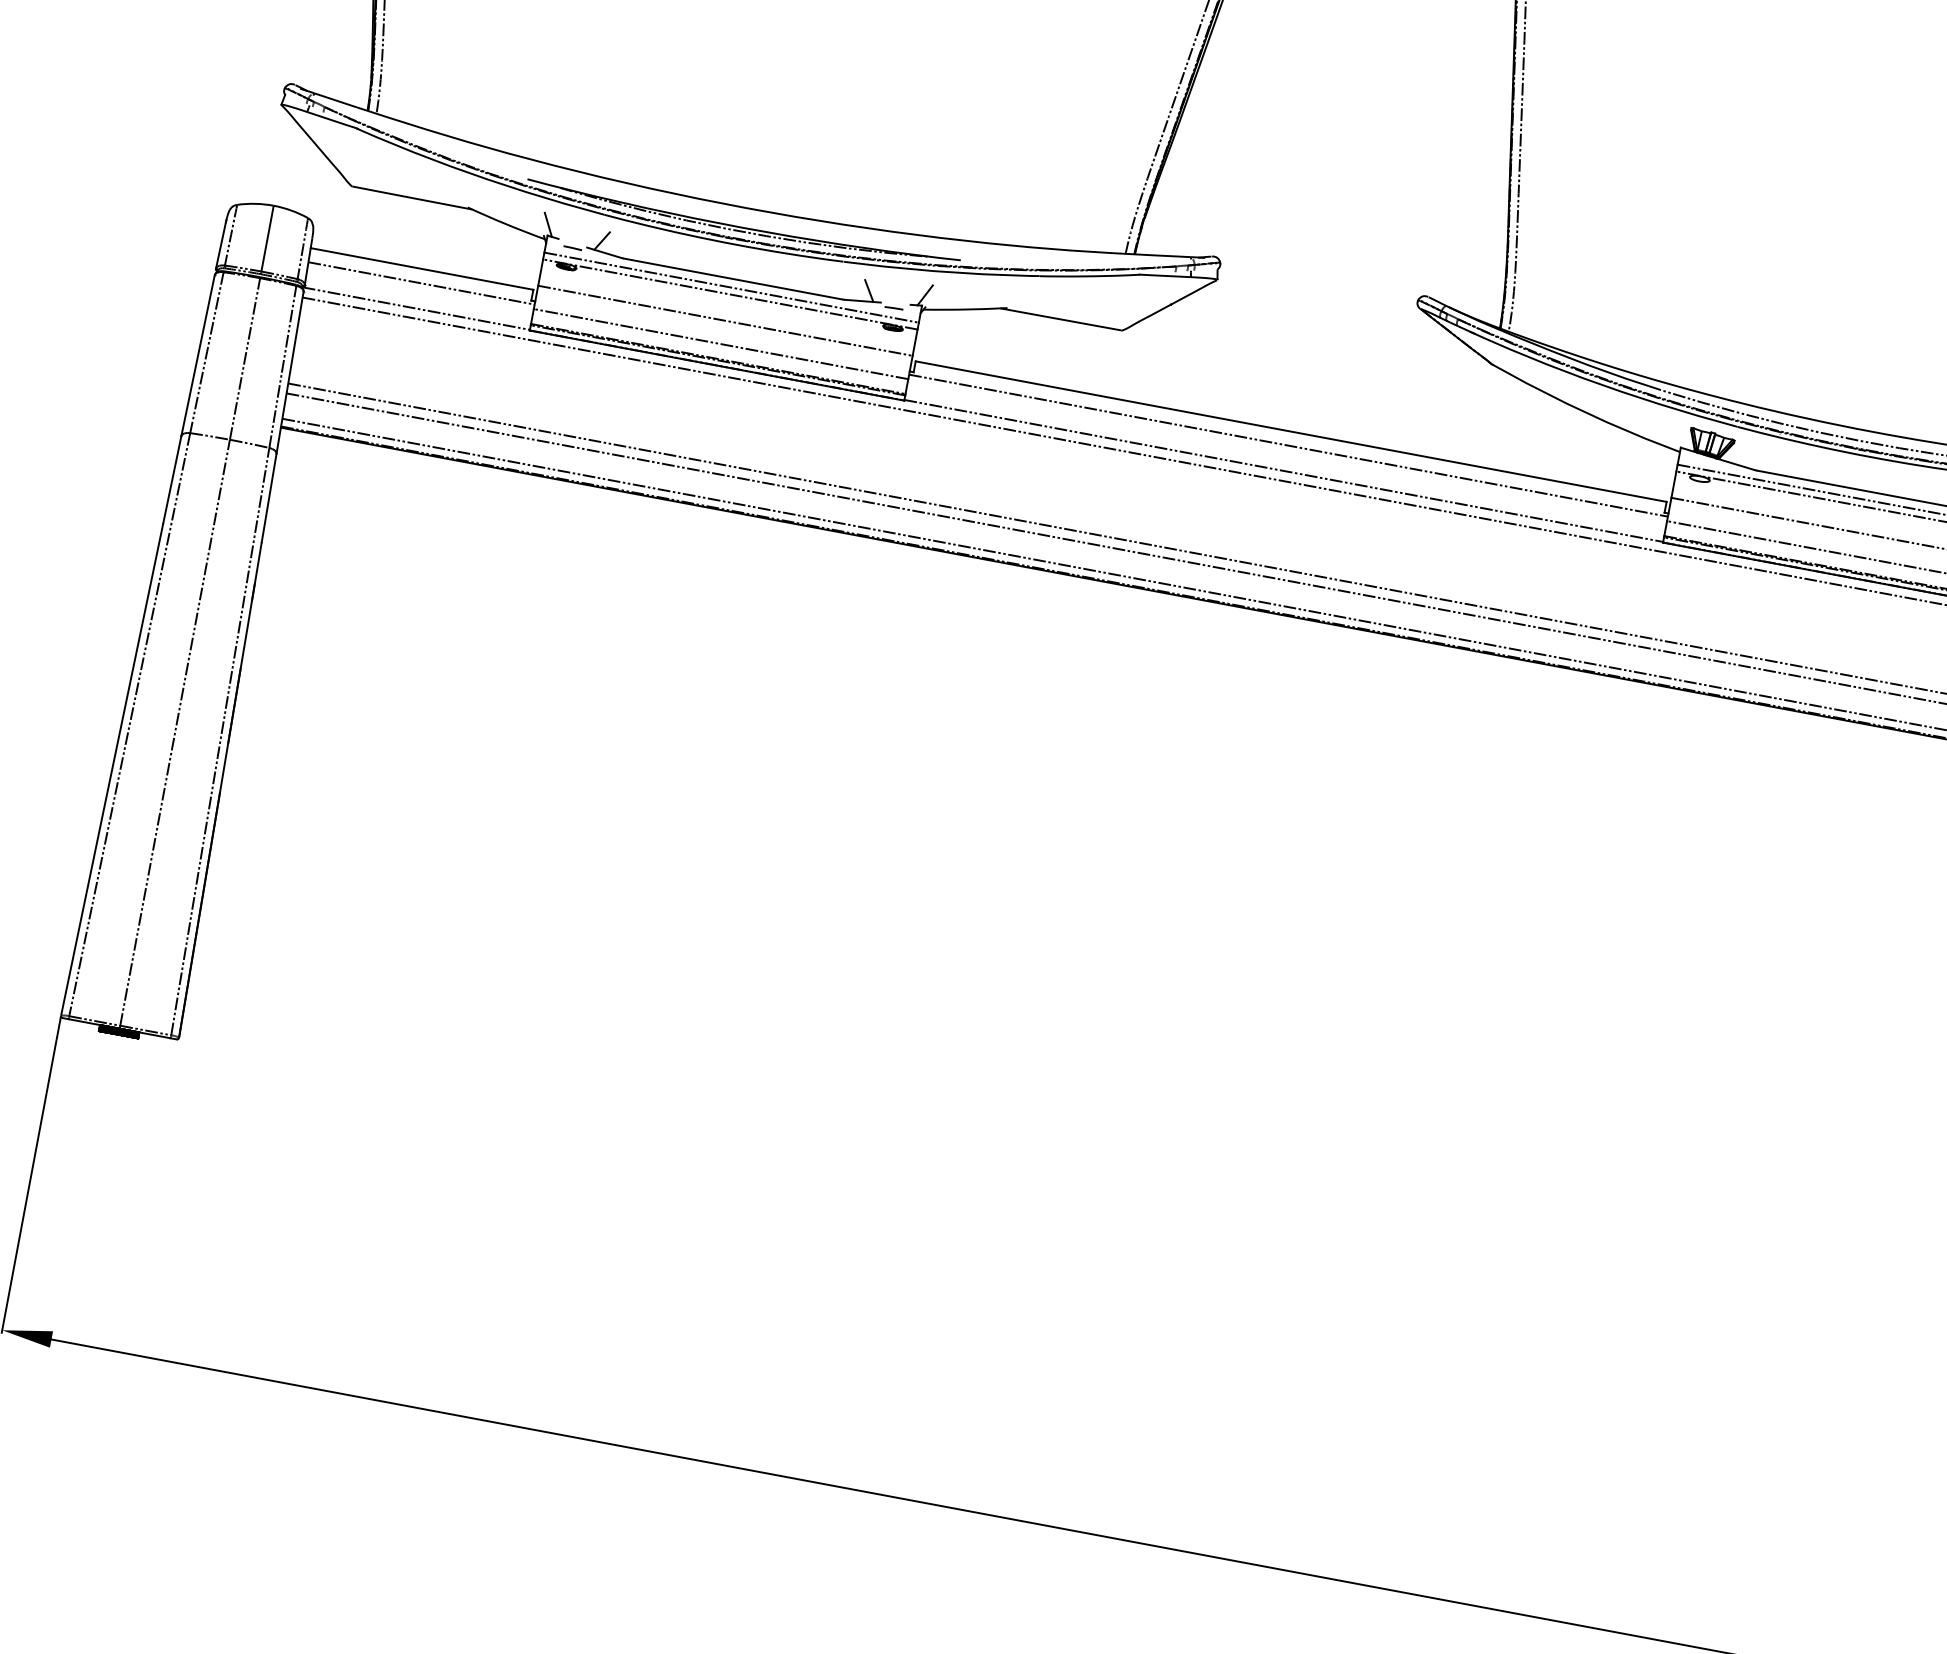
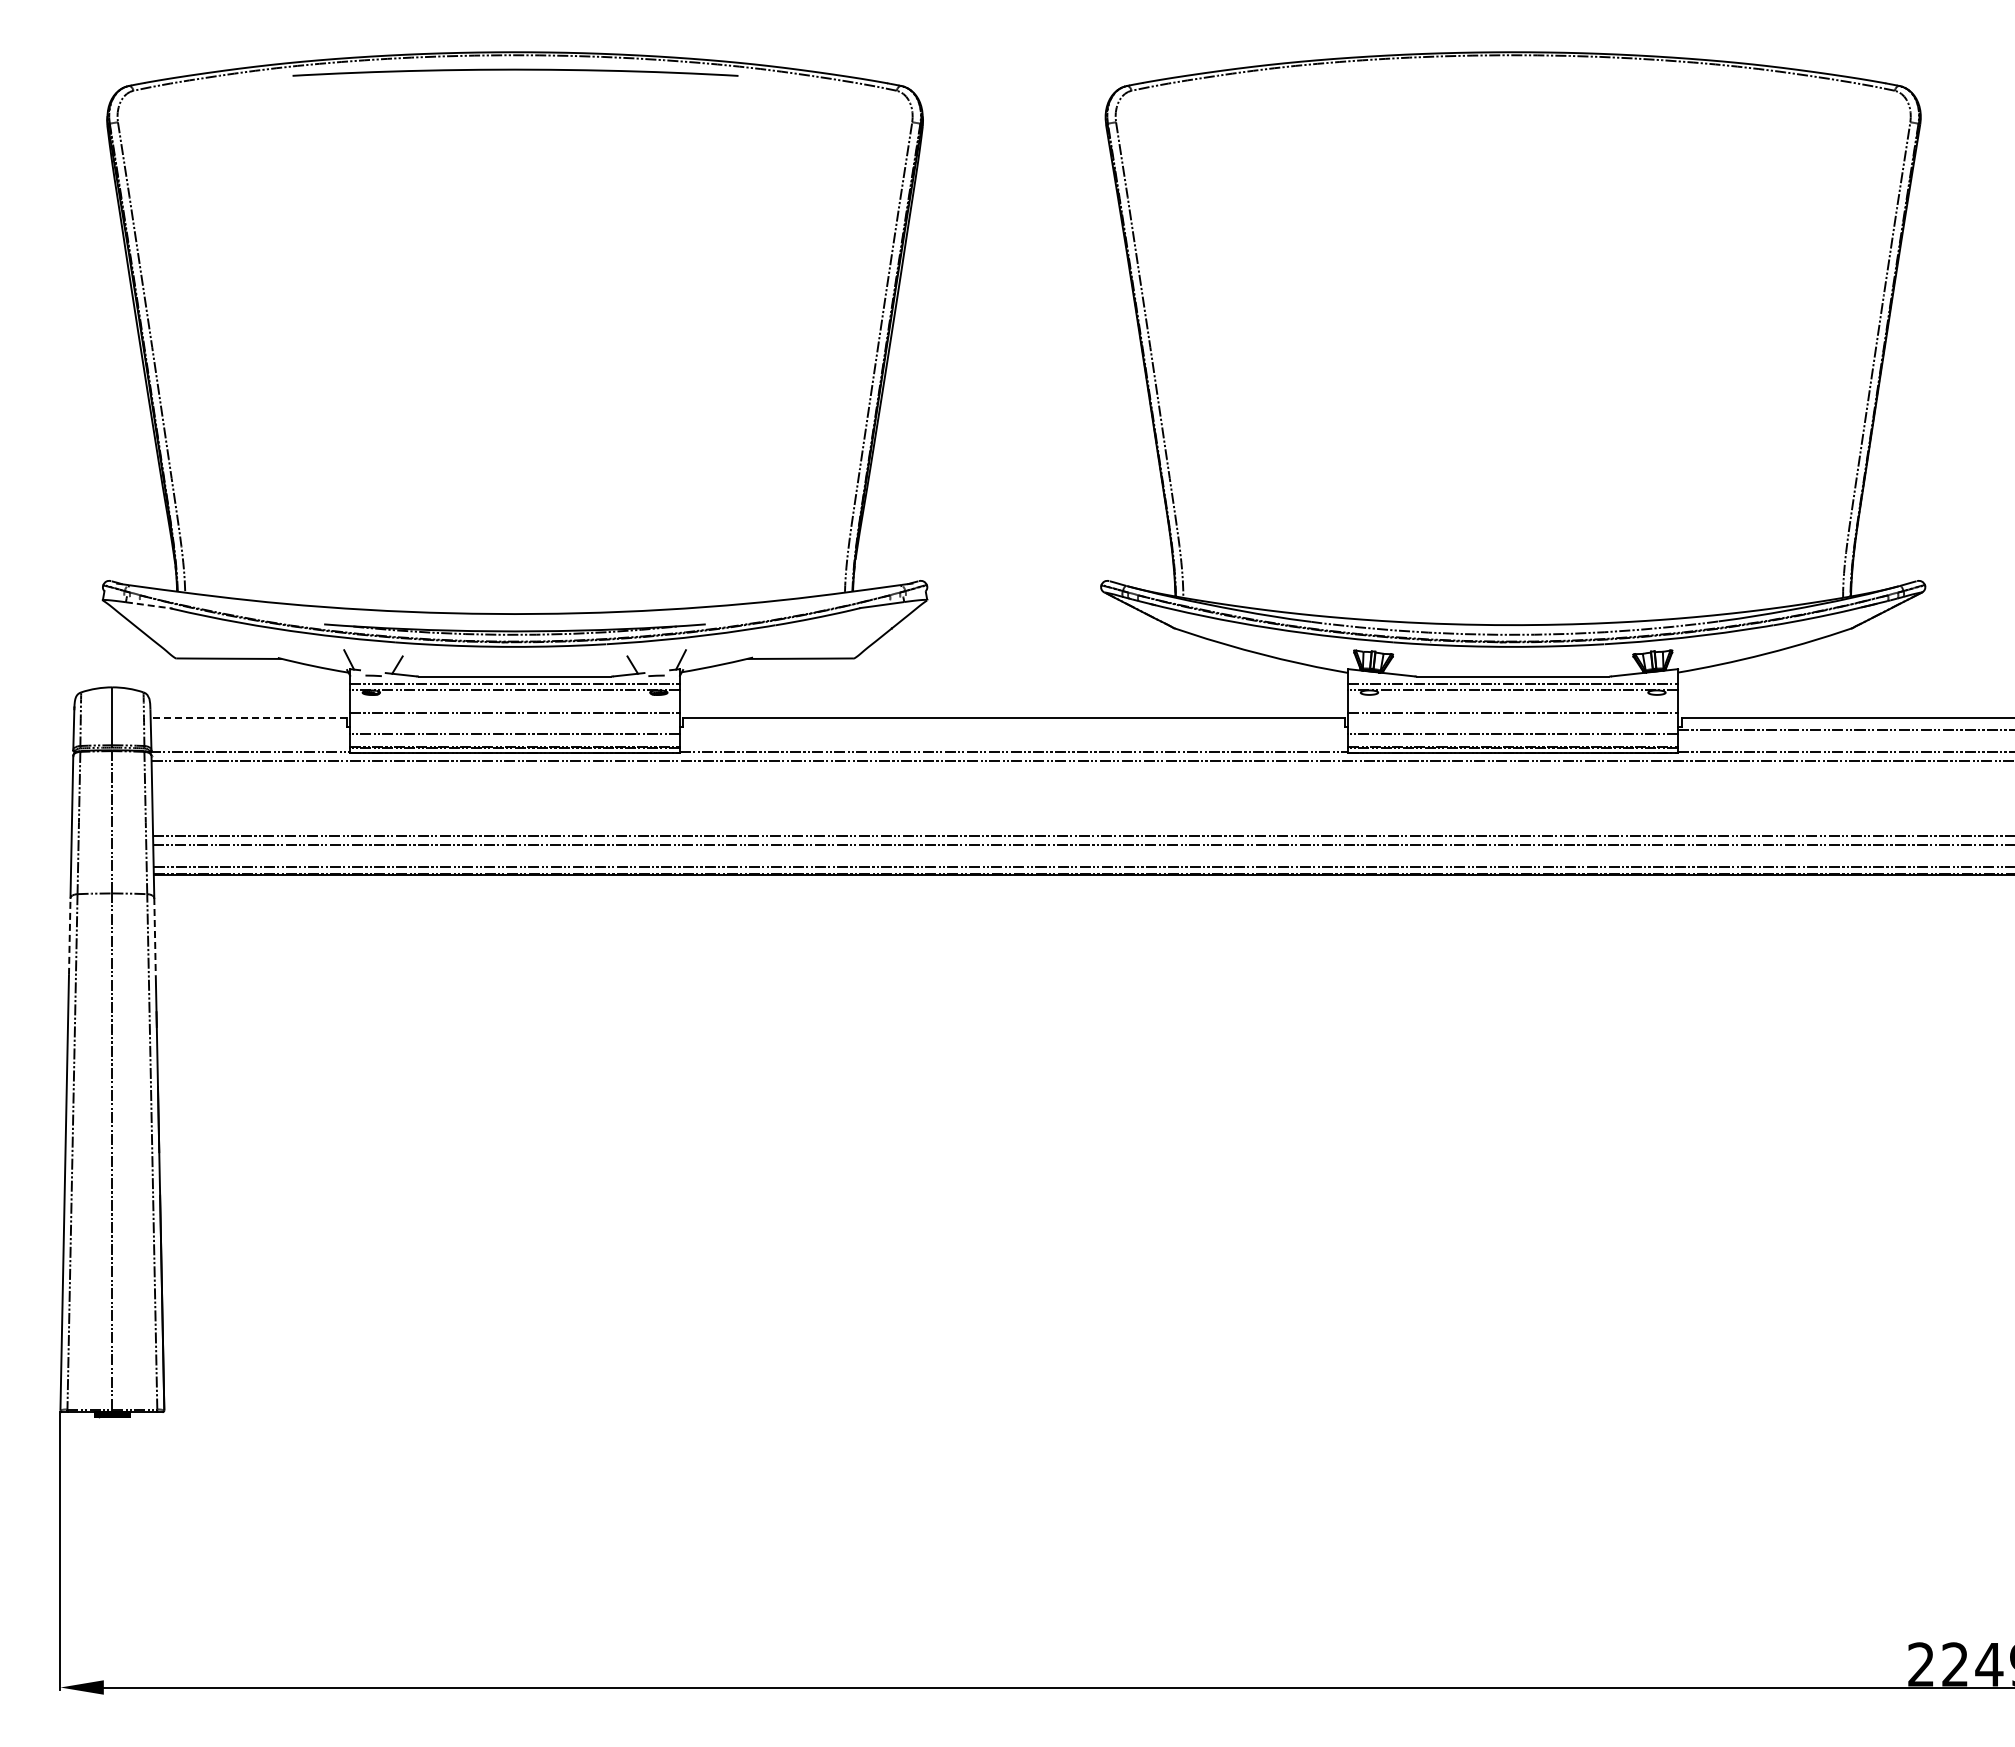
line: (334, 120) -> (150, 605), solid -> dashed
line: (421, 268) -> (248, 717), solid -> dashed
line: (421, 282) -> (250, 729), removed
line: (1289, 445) -> (1014, 729), removed
line: (172, 478) -> (69, 935), solid -> dashed
line: (269, 497) -> (155, 936), solid -> dashed

